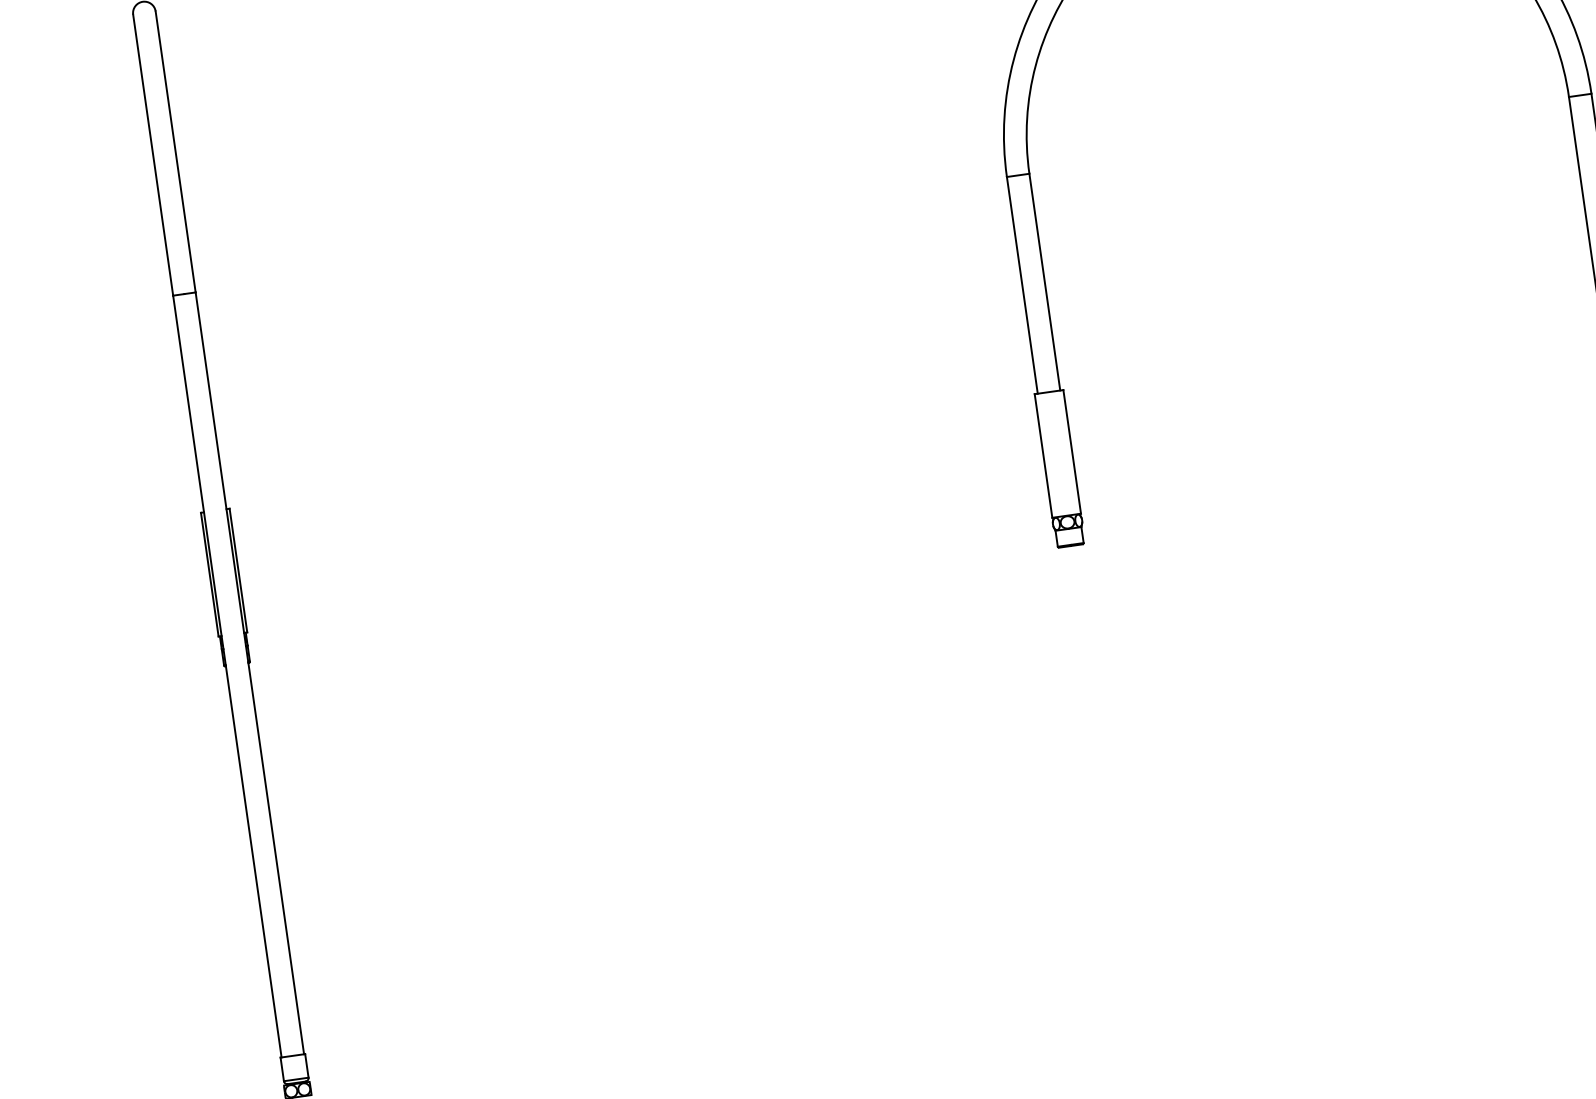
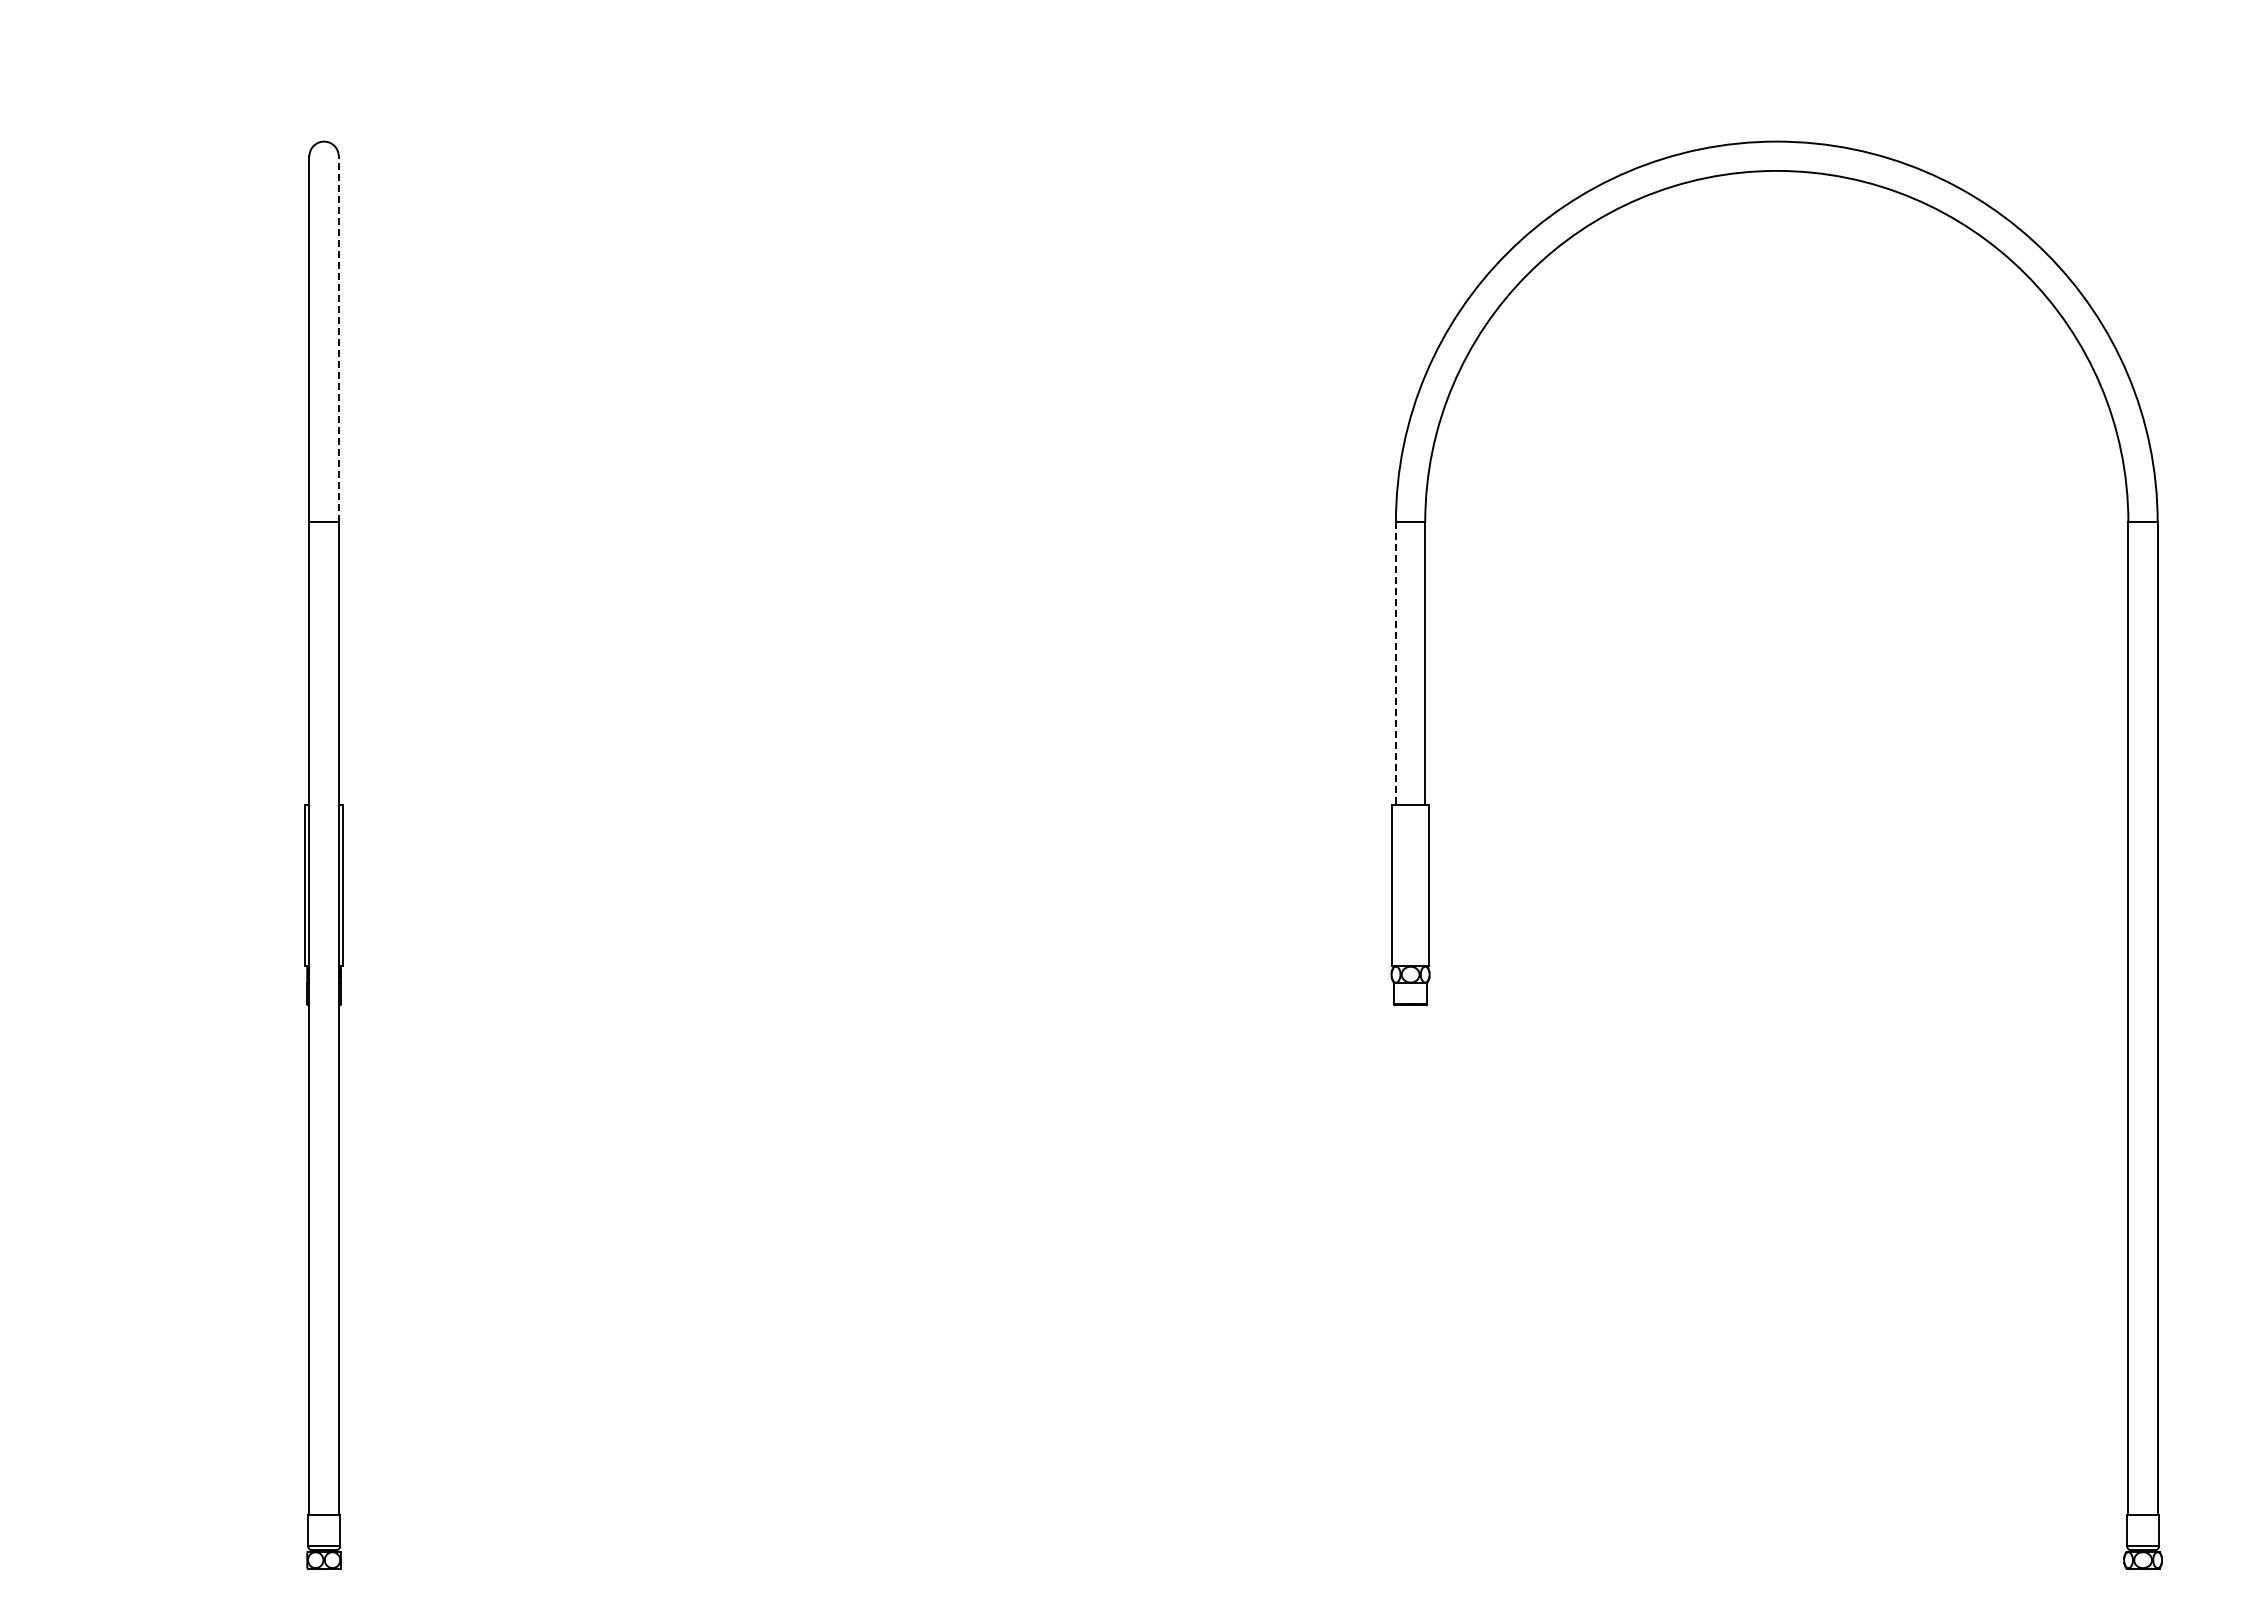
line: (175, 151) -> (338, 338), solid -> dashed
line: (1022, 286) -> (1395, 664), solid -> dashed

